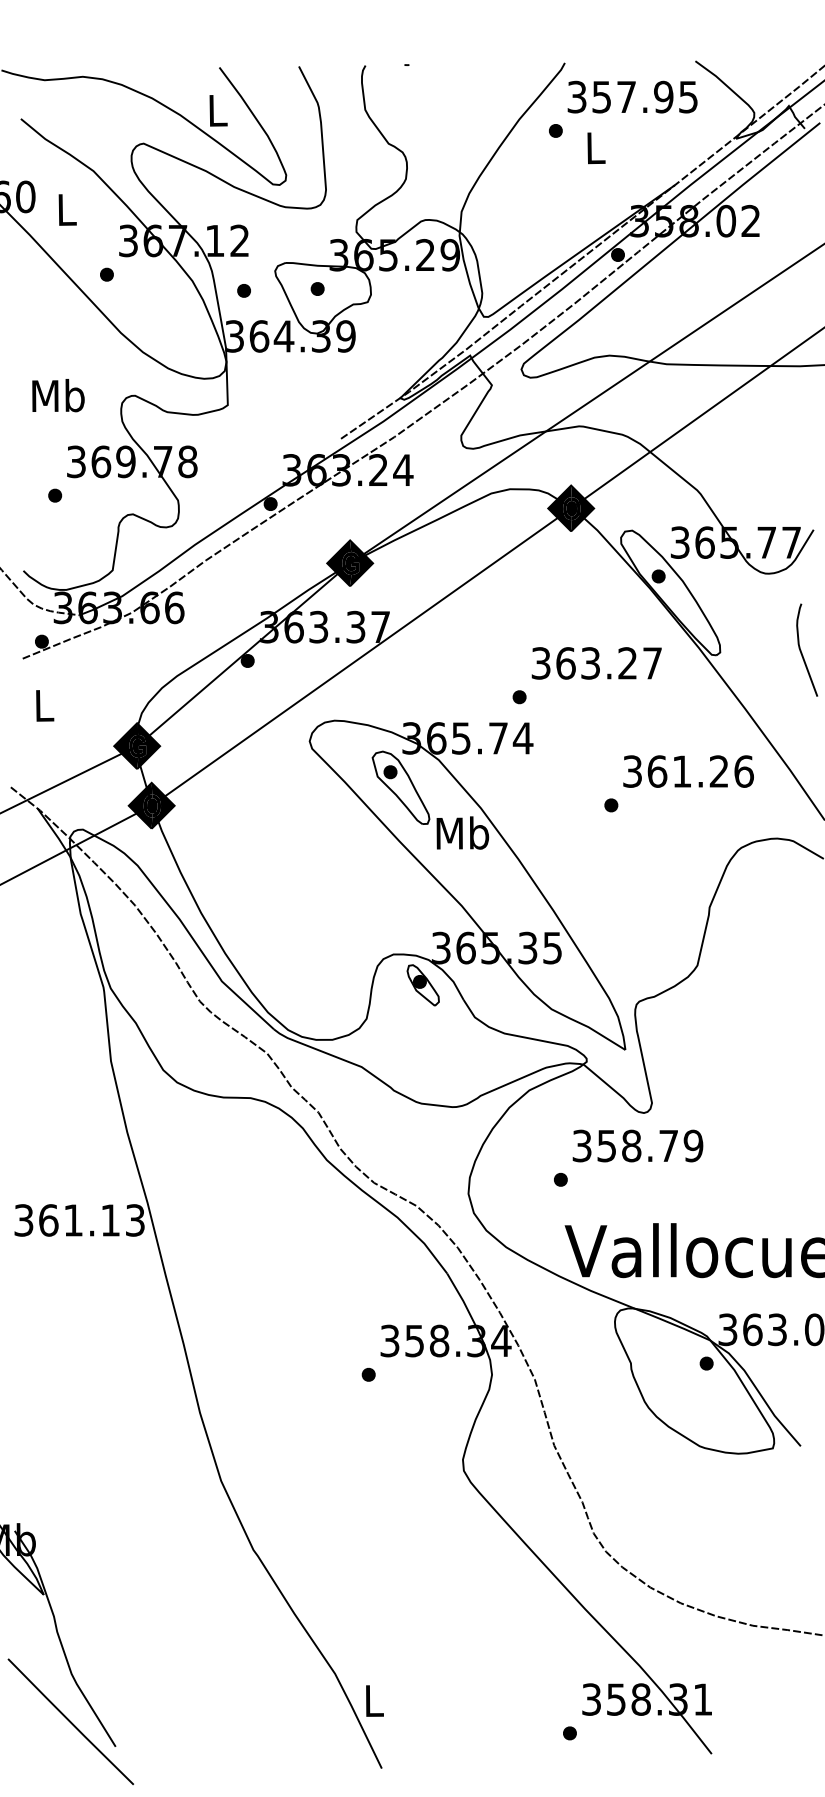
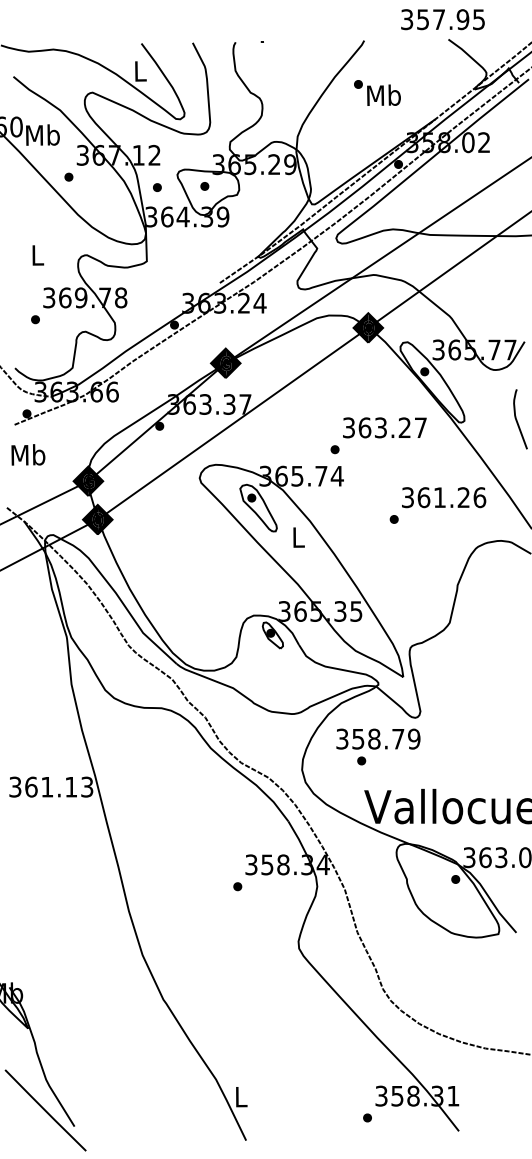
text: (631, 96) -> (442, 19), moved
text: (594, 146) -> (383, 94), L -> Mb
text: (65, 208) -> (42, 134), L -> Mb
text: (58, 394) -> (37, 254), Mb -> L
text: (44, 704) -> (28, 454), L -> Mb
text: (462, 831) -> (298, 536), Mb -> L
text: (638, 1145) -> (378, 738), moved

